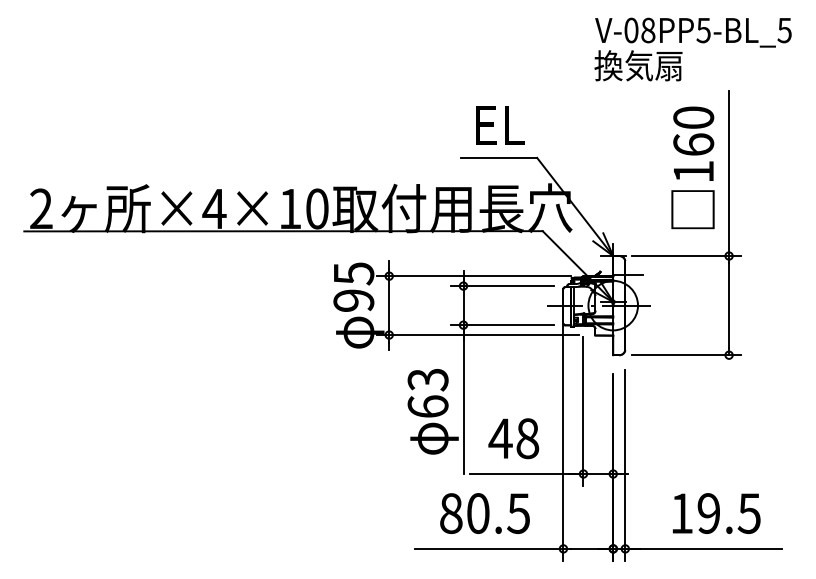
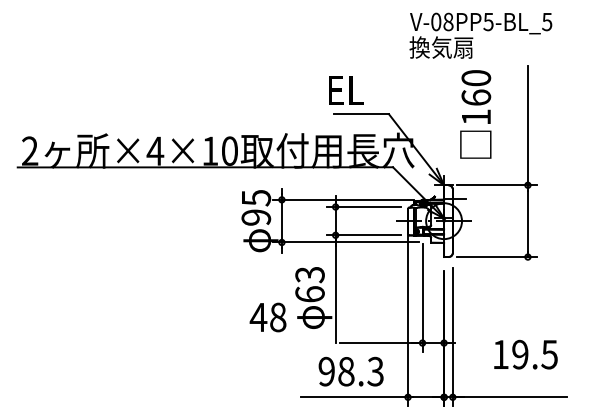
text: (692, 49) -> (480, 35), moved
text: (500, 125) -> (346, 90), moved
text: (692, 167) -> (475, 114), moved
text: (512, 438) -> (267, 317), moved
text: (483, 513) -> (350, 371), 80.5 -> 98.3
text: (716, 513) -> (525, 354), moved

